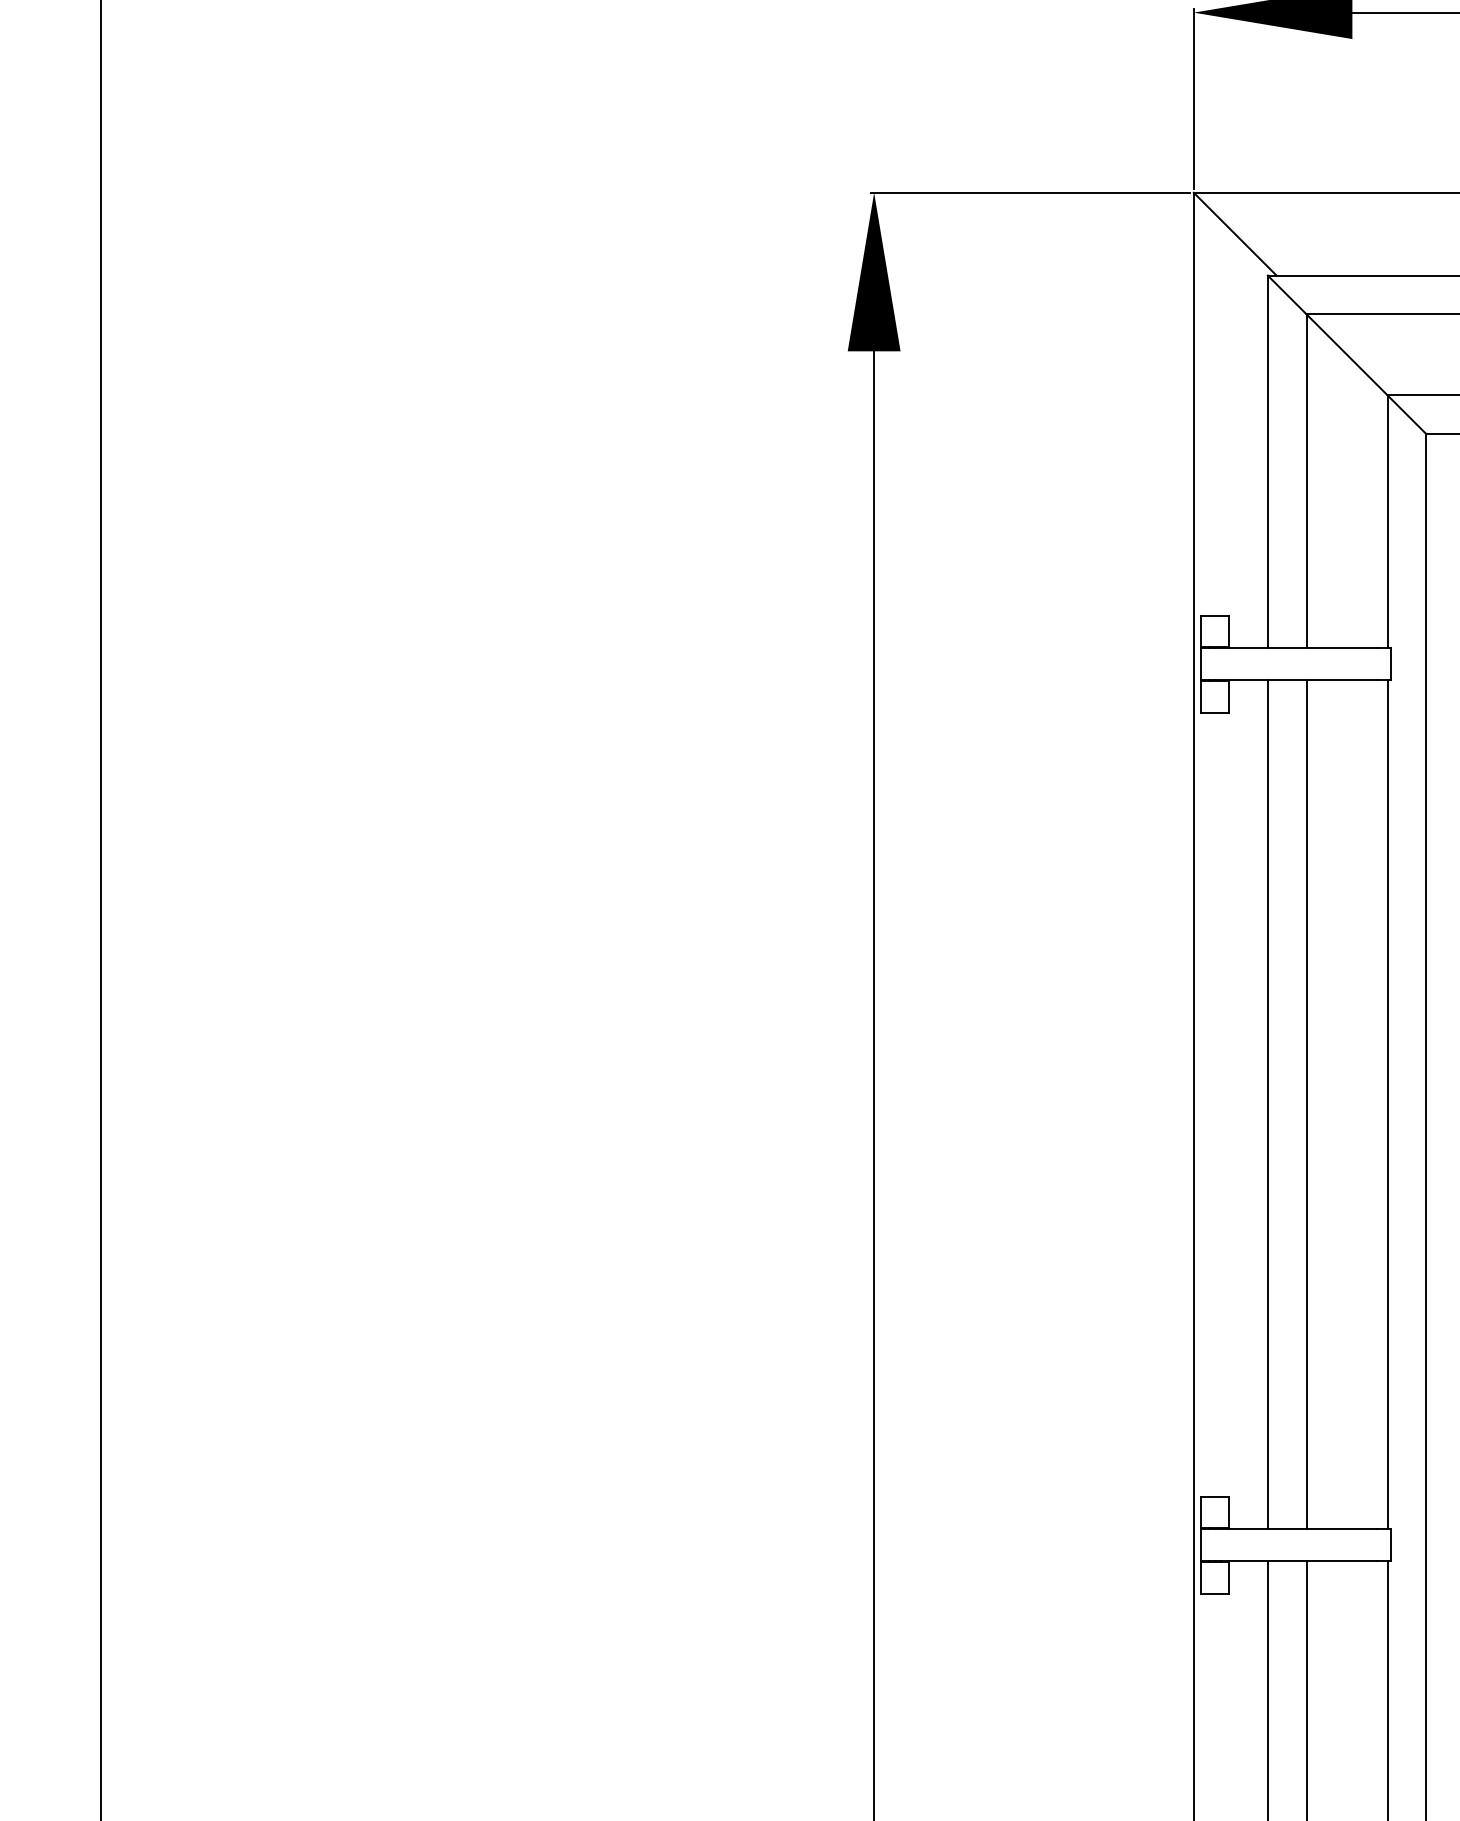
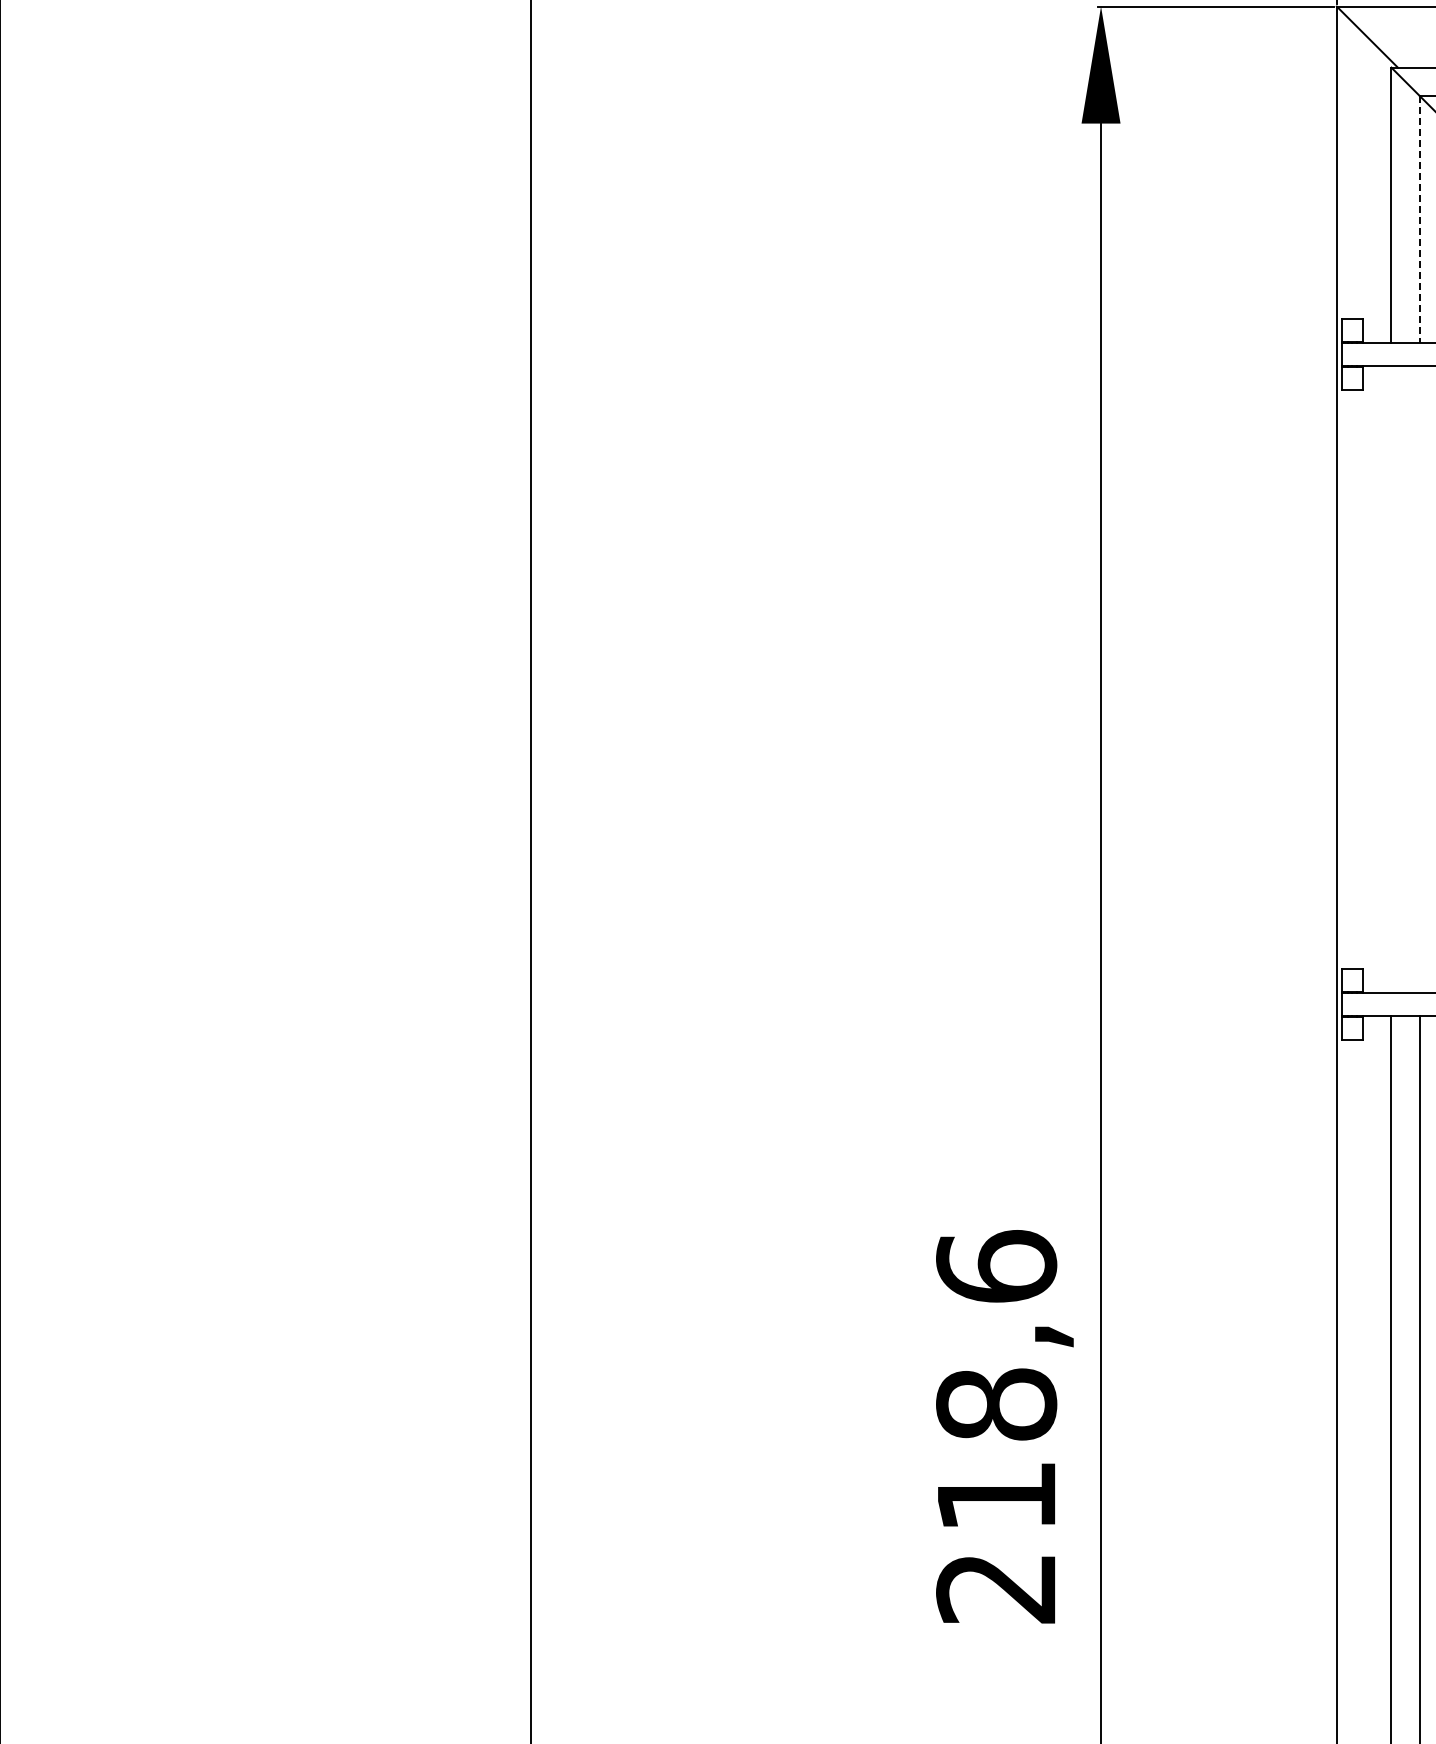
line: (1307, 481) -> (1420, 219), solid -> dashed
line: (1267, 1104) -> (1391, 679), removed
line: (1307, 1104) -> (1420, 679), removed

